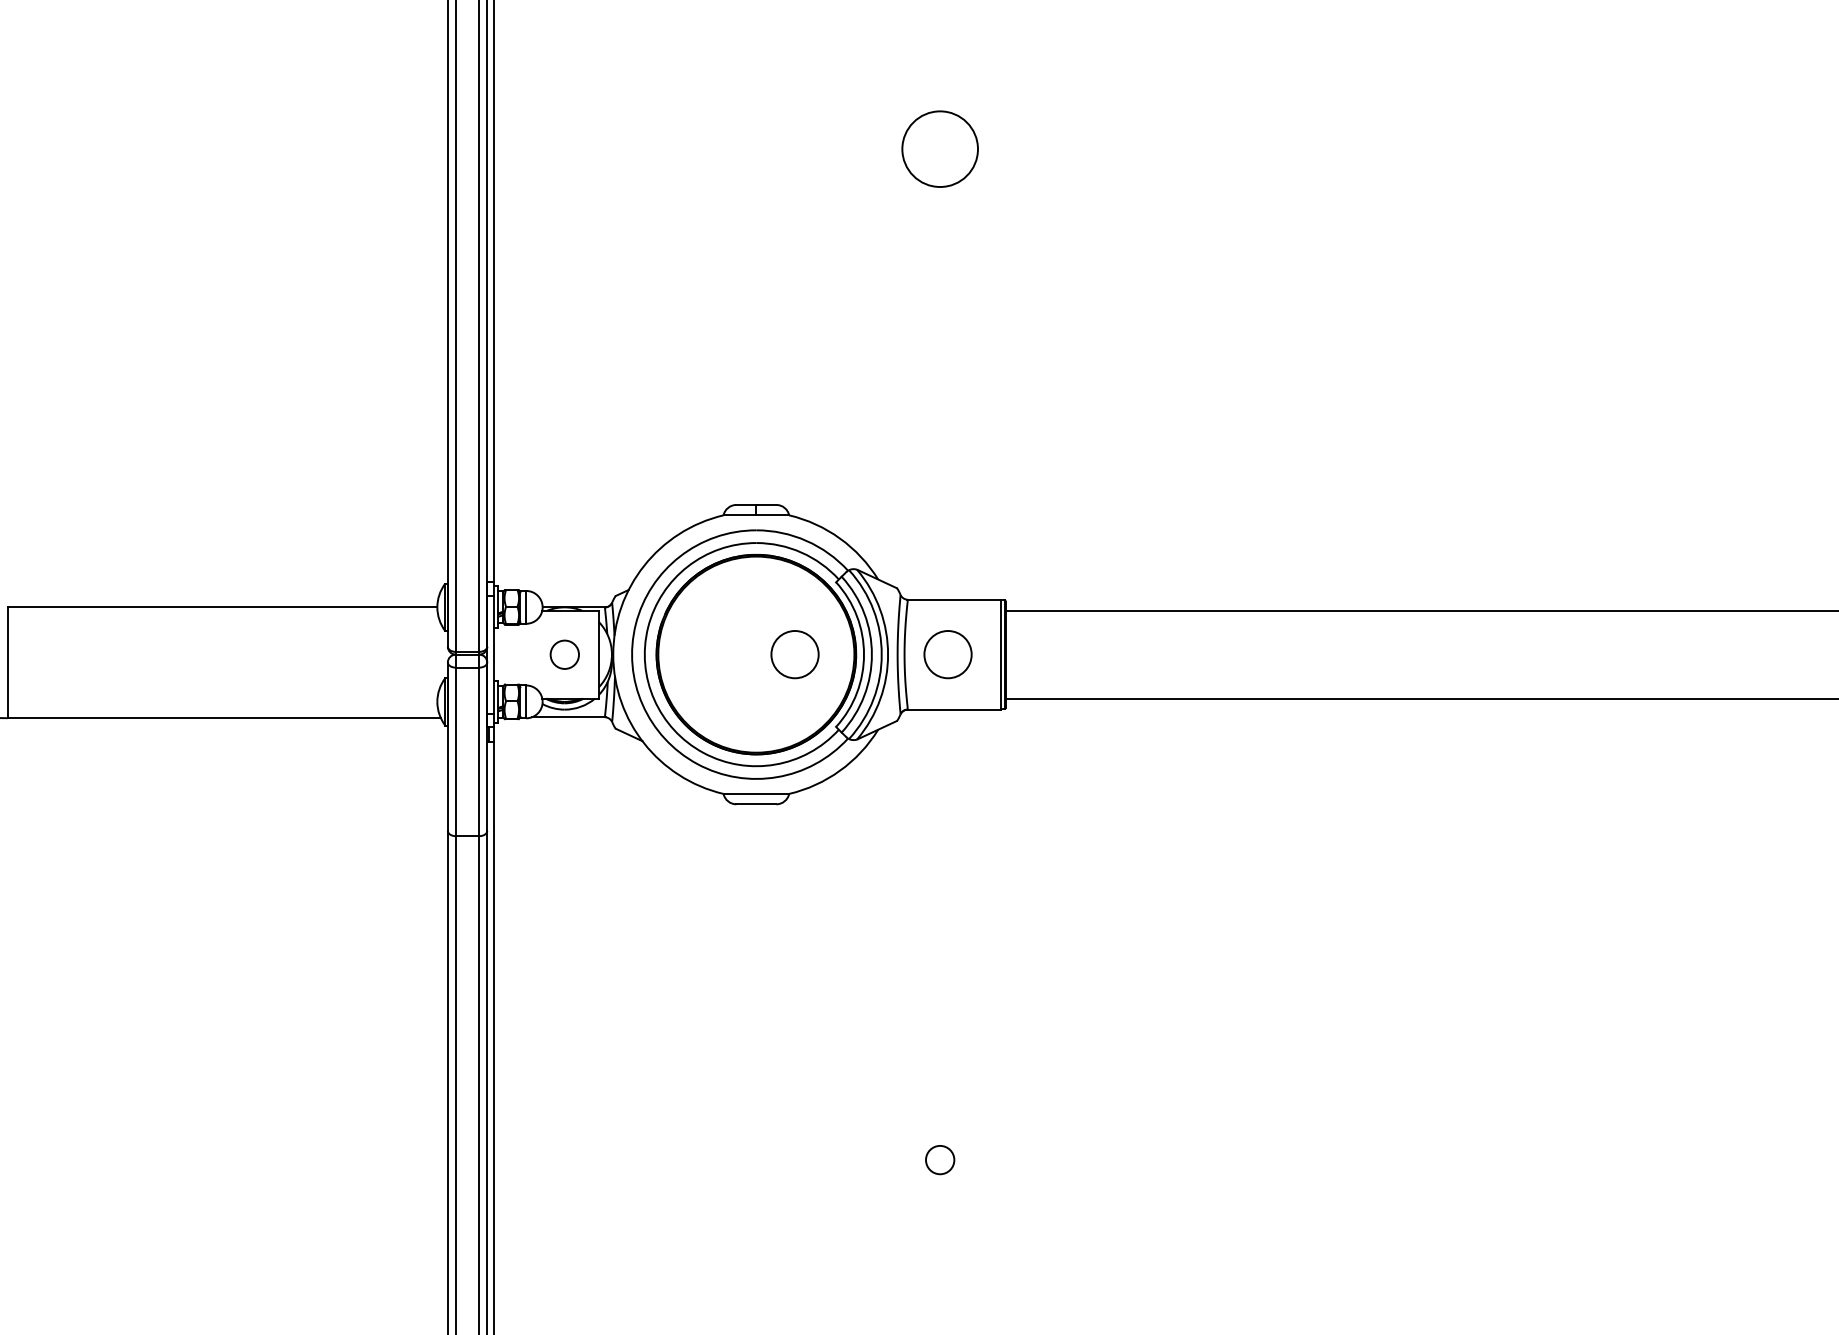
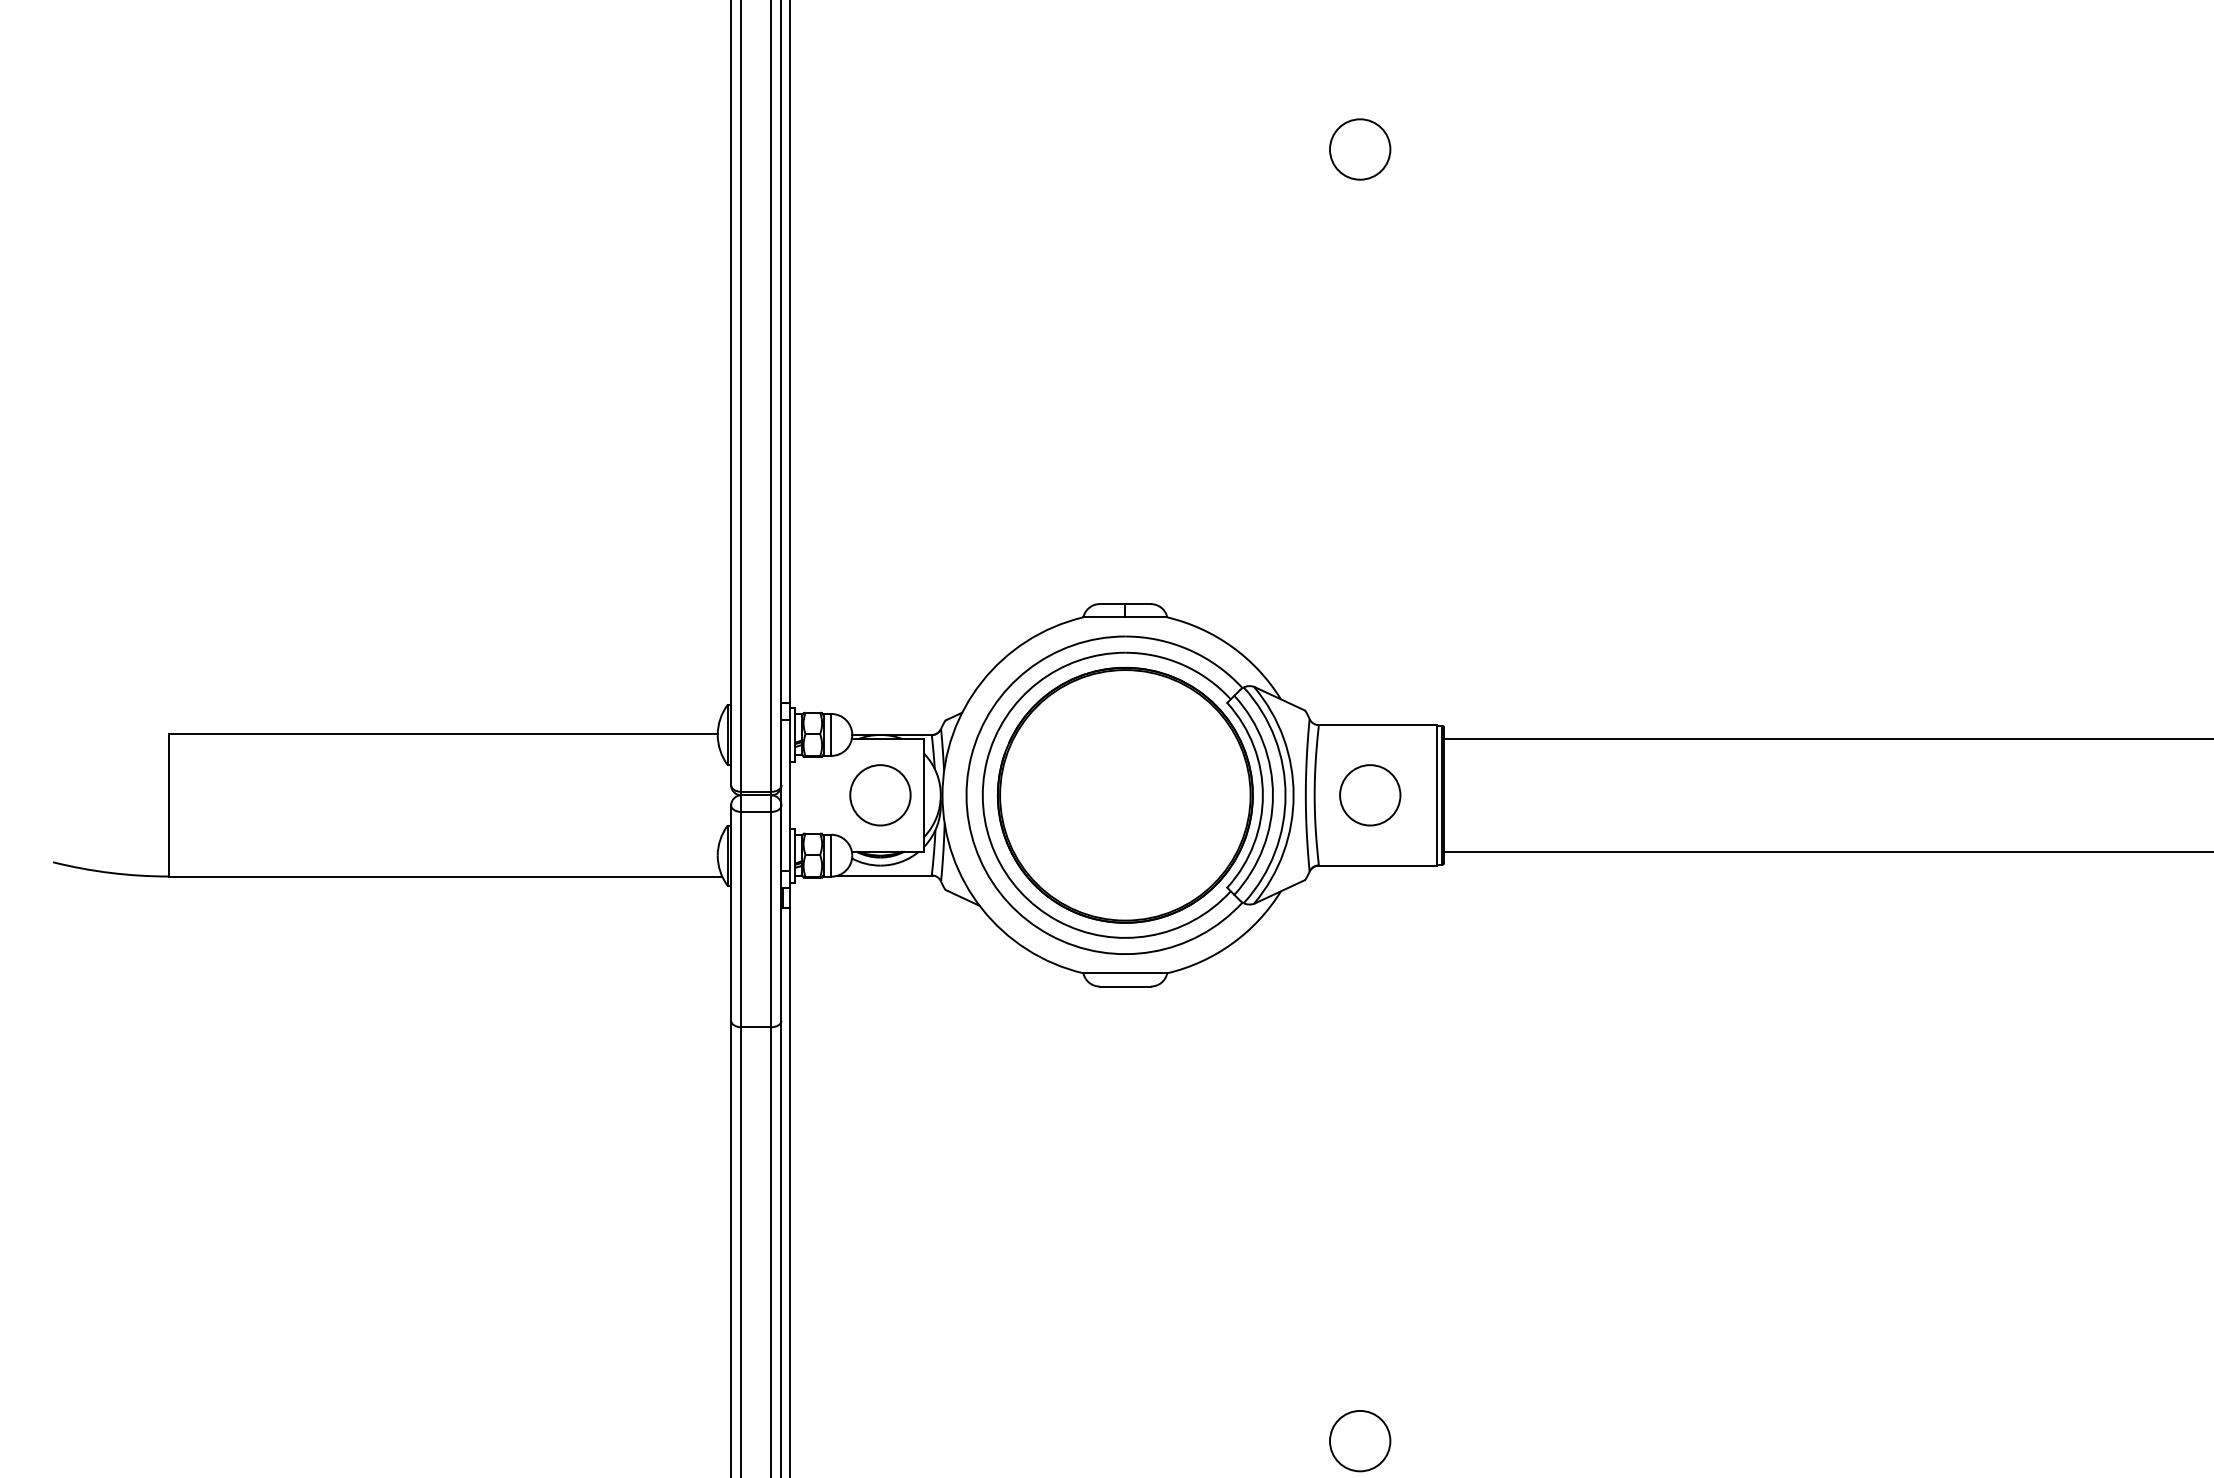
circle: (939, 148) -> (1359, 148), size x0.62
circle: (564, 654) -> (880, 795), size x1.67
circle: (794, 654) -> (1174, 795), removed
circle: (939, 1159) -> (1359, 1440), size x1.67

